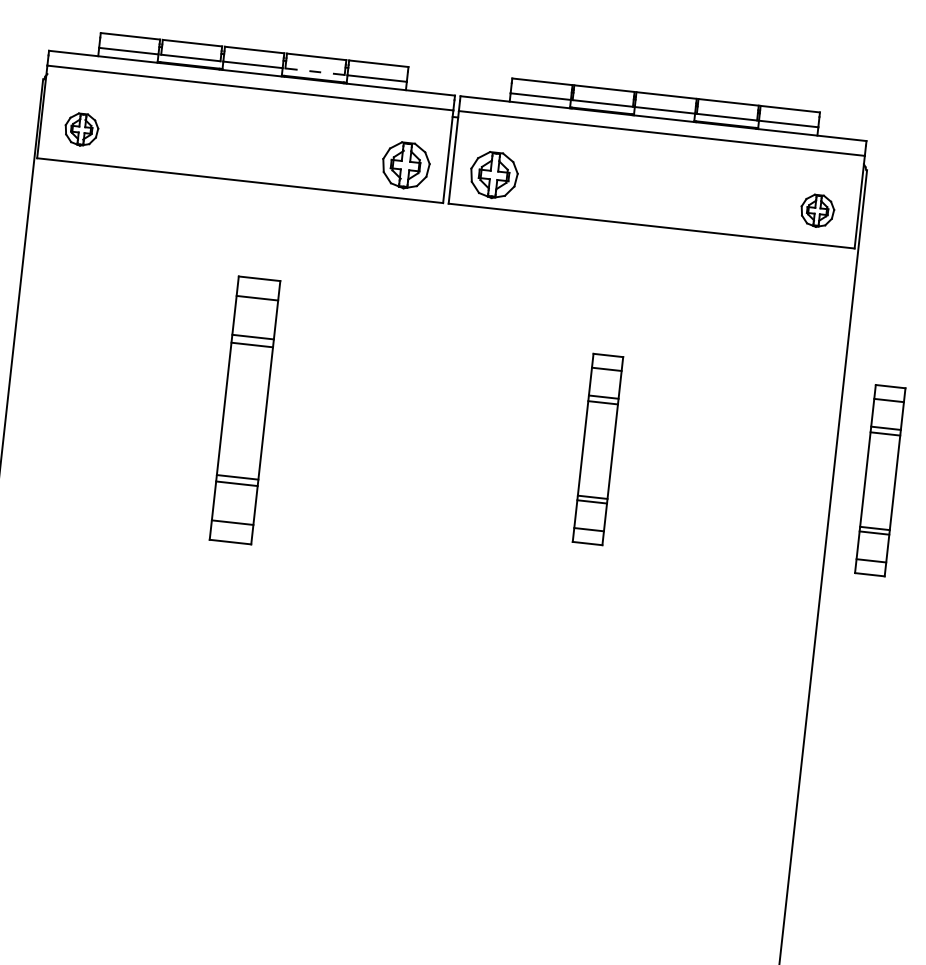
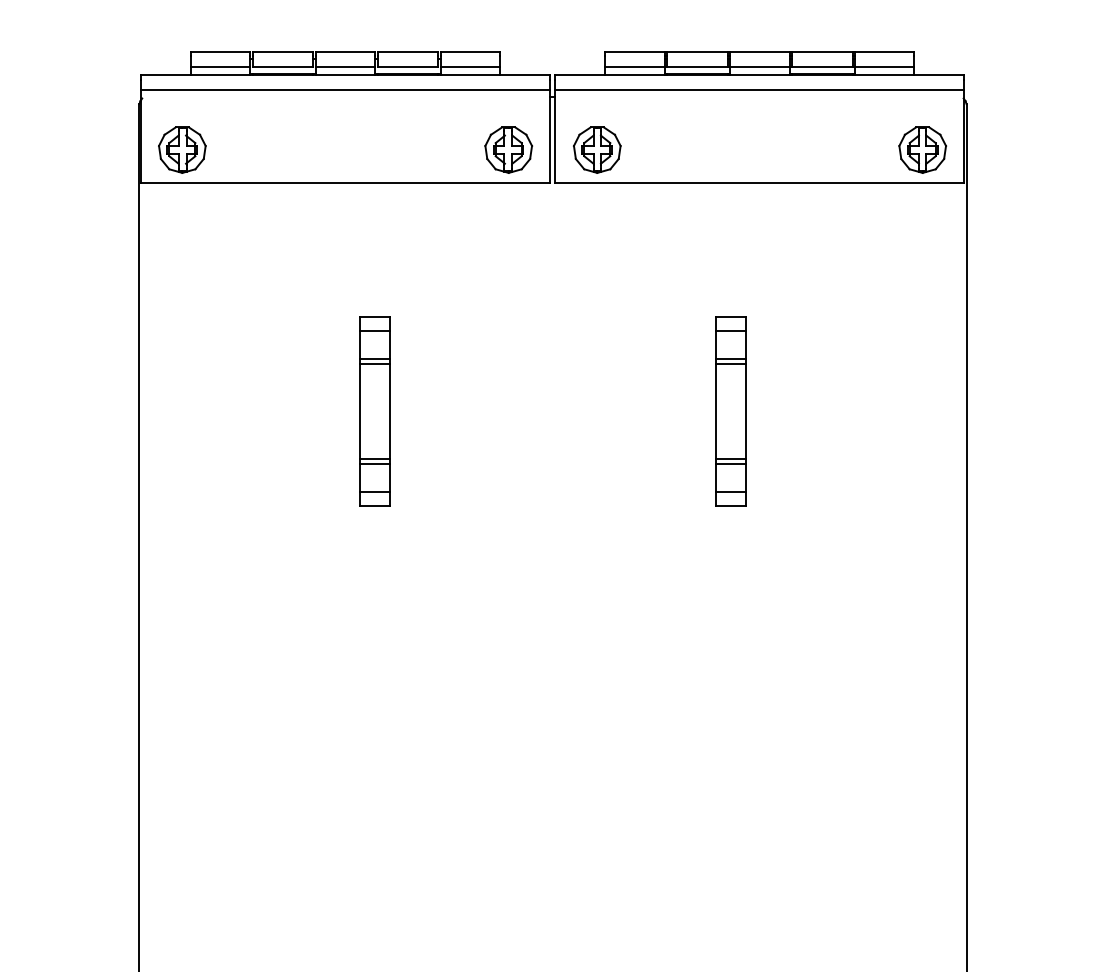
line: (314, 71) -> (407, 66), dashed -> solid
part: (81, 129) -> (182, 149), size x1.43
part: (817, 210) -> (922, 149), size x1.43
part: (243, 410) -> (374, 411), size x0.71
part: (880, 480) -> (1014, 411), removed

